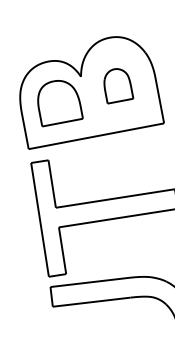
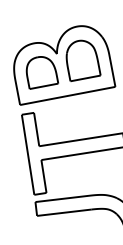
part: (118, 85) -> (83, 60), size x1.67

